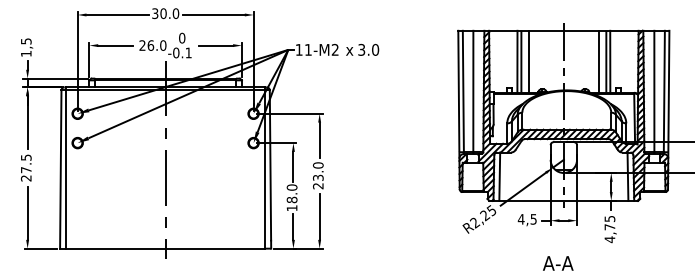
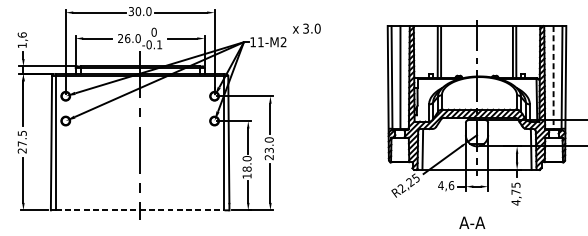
text: (25, 41) -> (21, 35), 1,5 -> 1,6
text: (362, 49) -> (306, 28), moved
line: (528, 61) -> (447, 52), removed
line: (599, 61) -> (507, 52), removed
line: (654, 91) -> (553, 77), solid -> dashed
text: (533, 219) -> (451, 185), 4,5 -> 4,6
line: (165, 248) -> (140, 210), solid -> dashed

